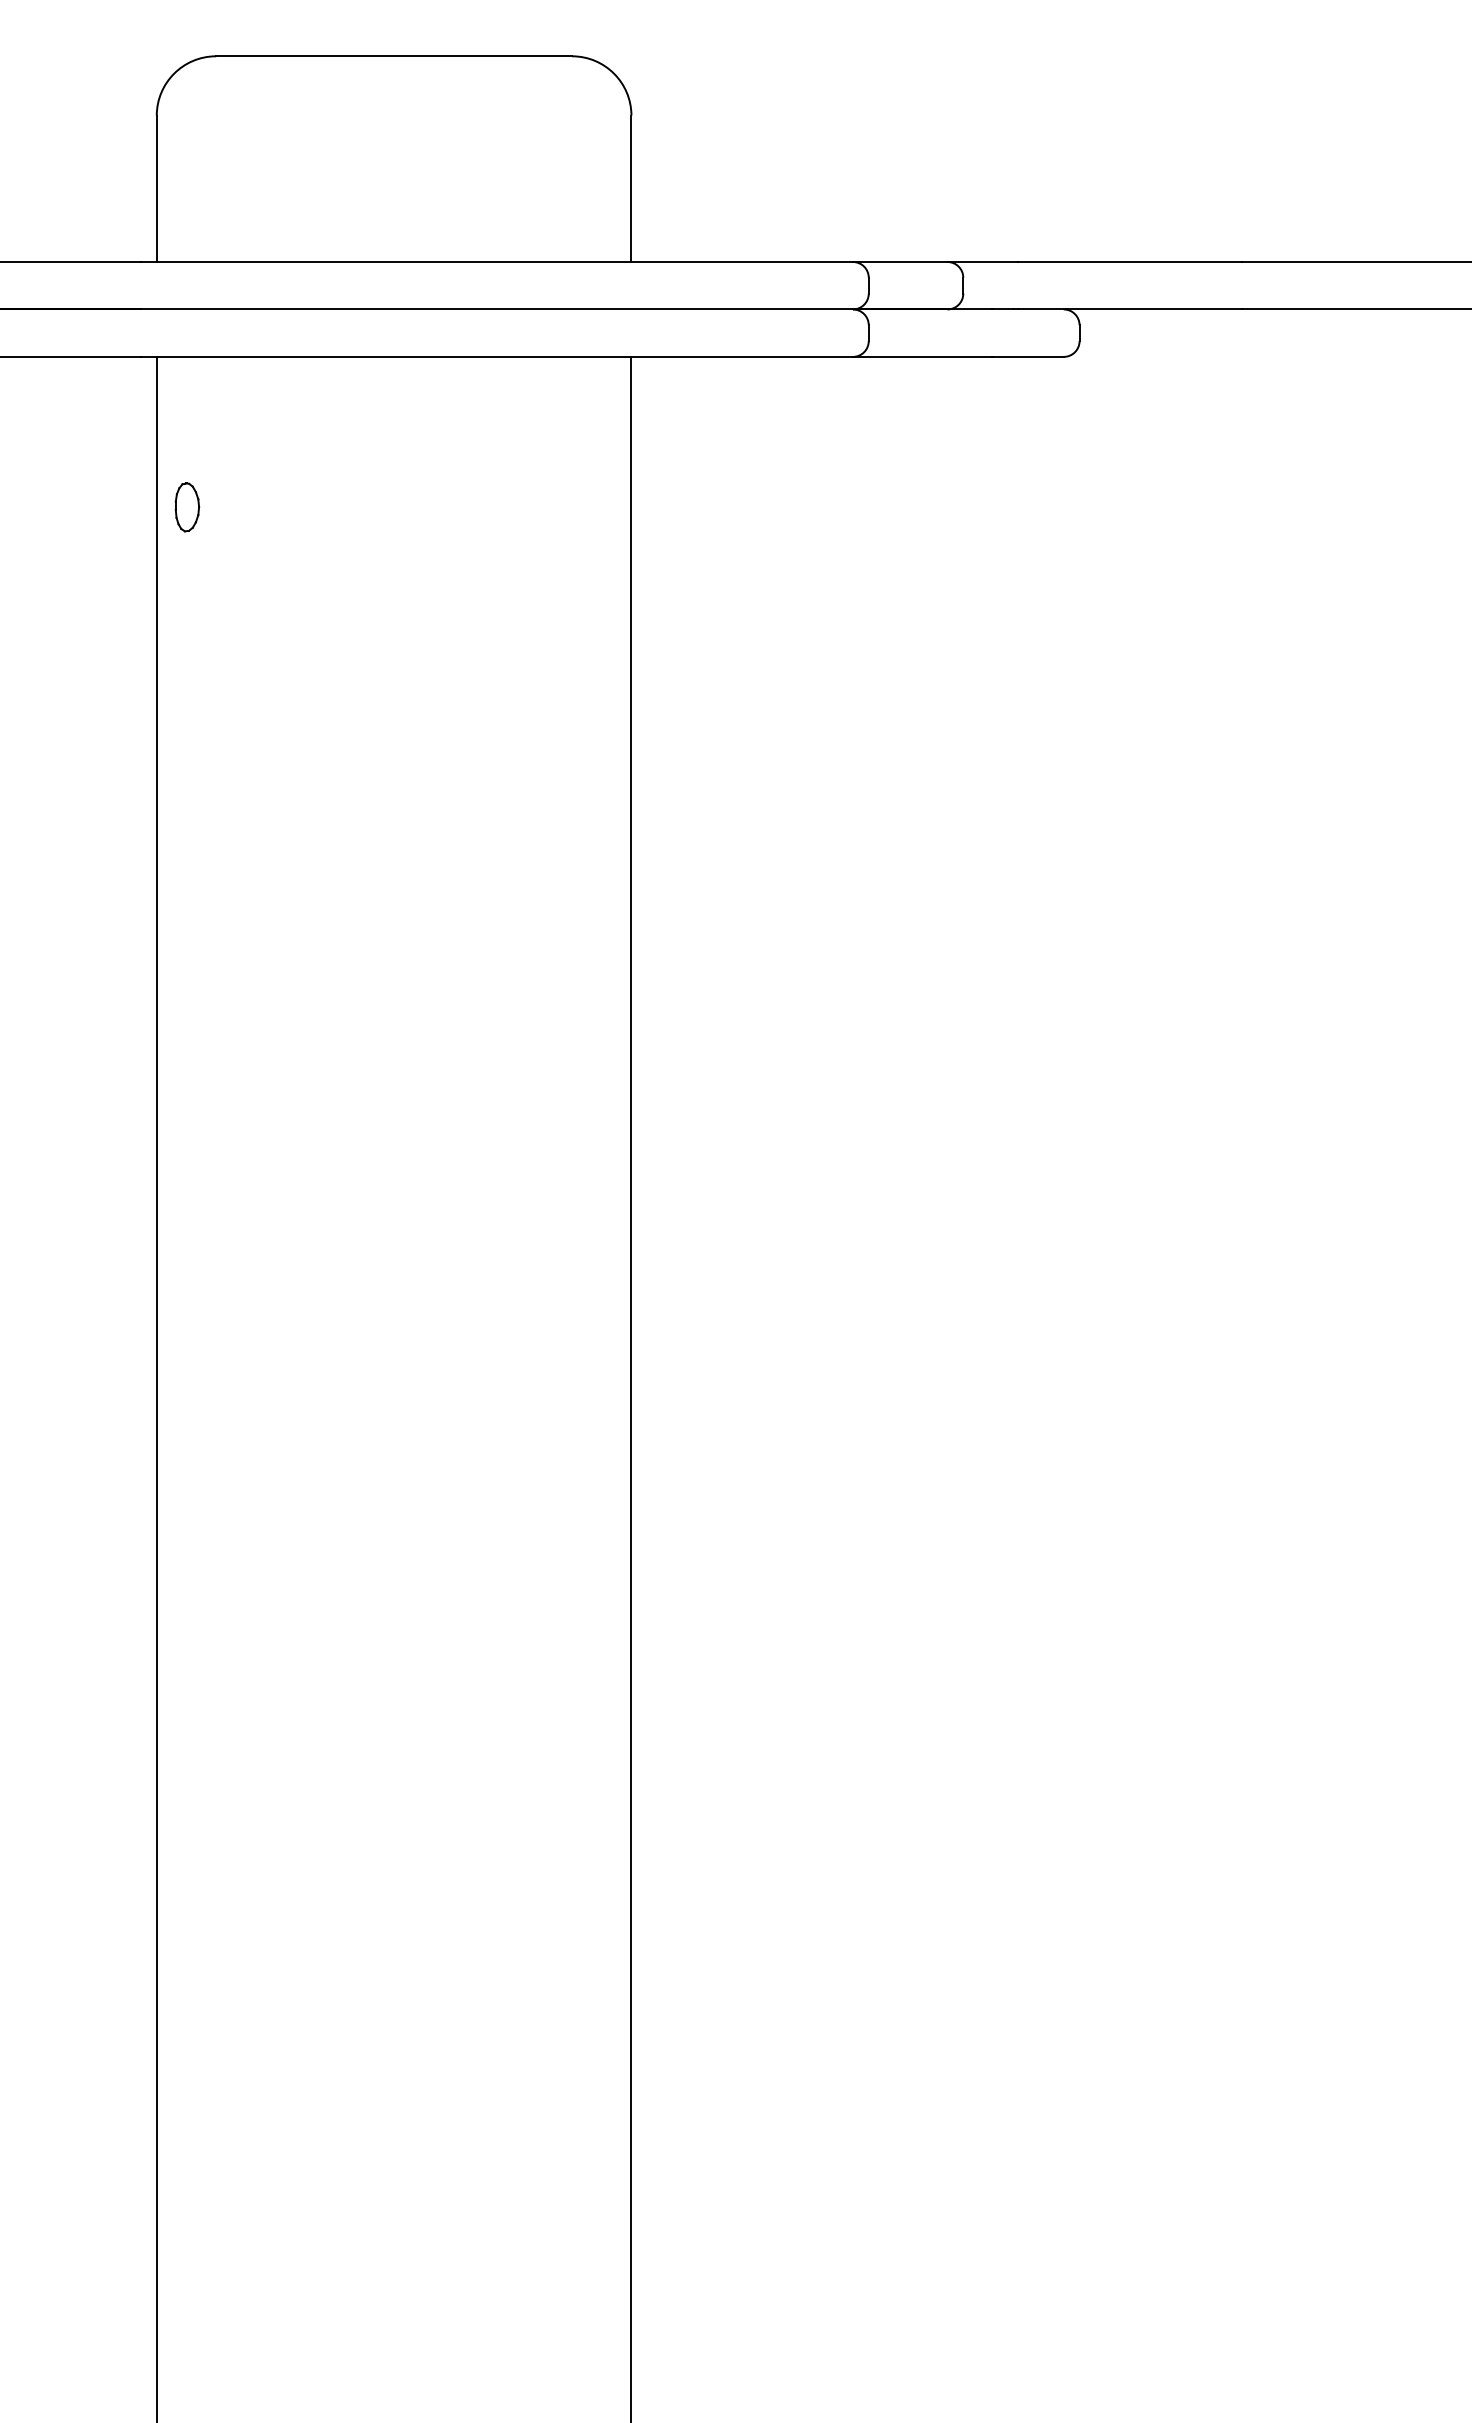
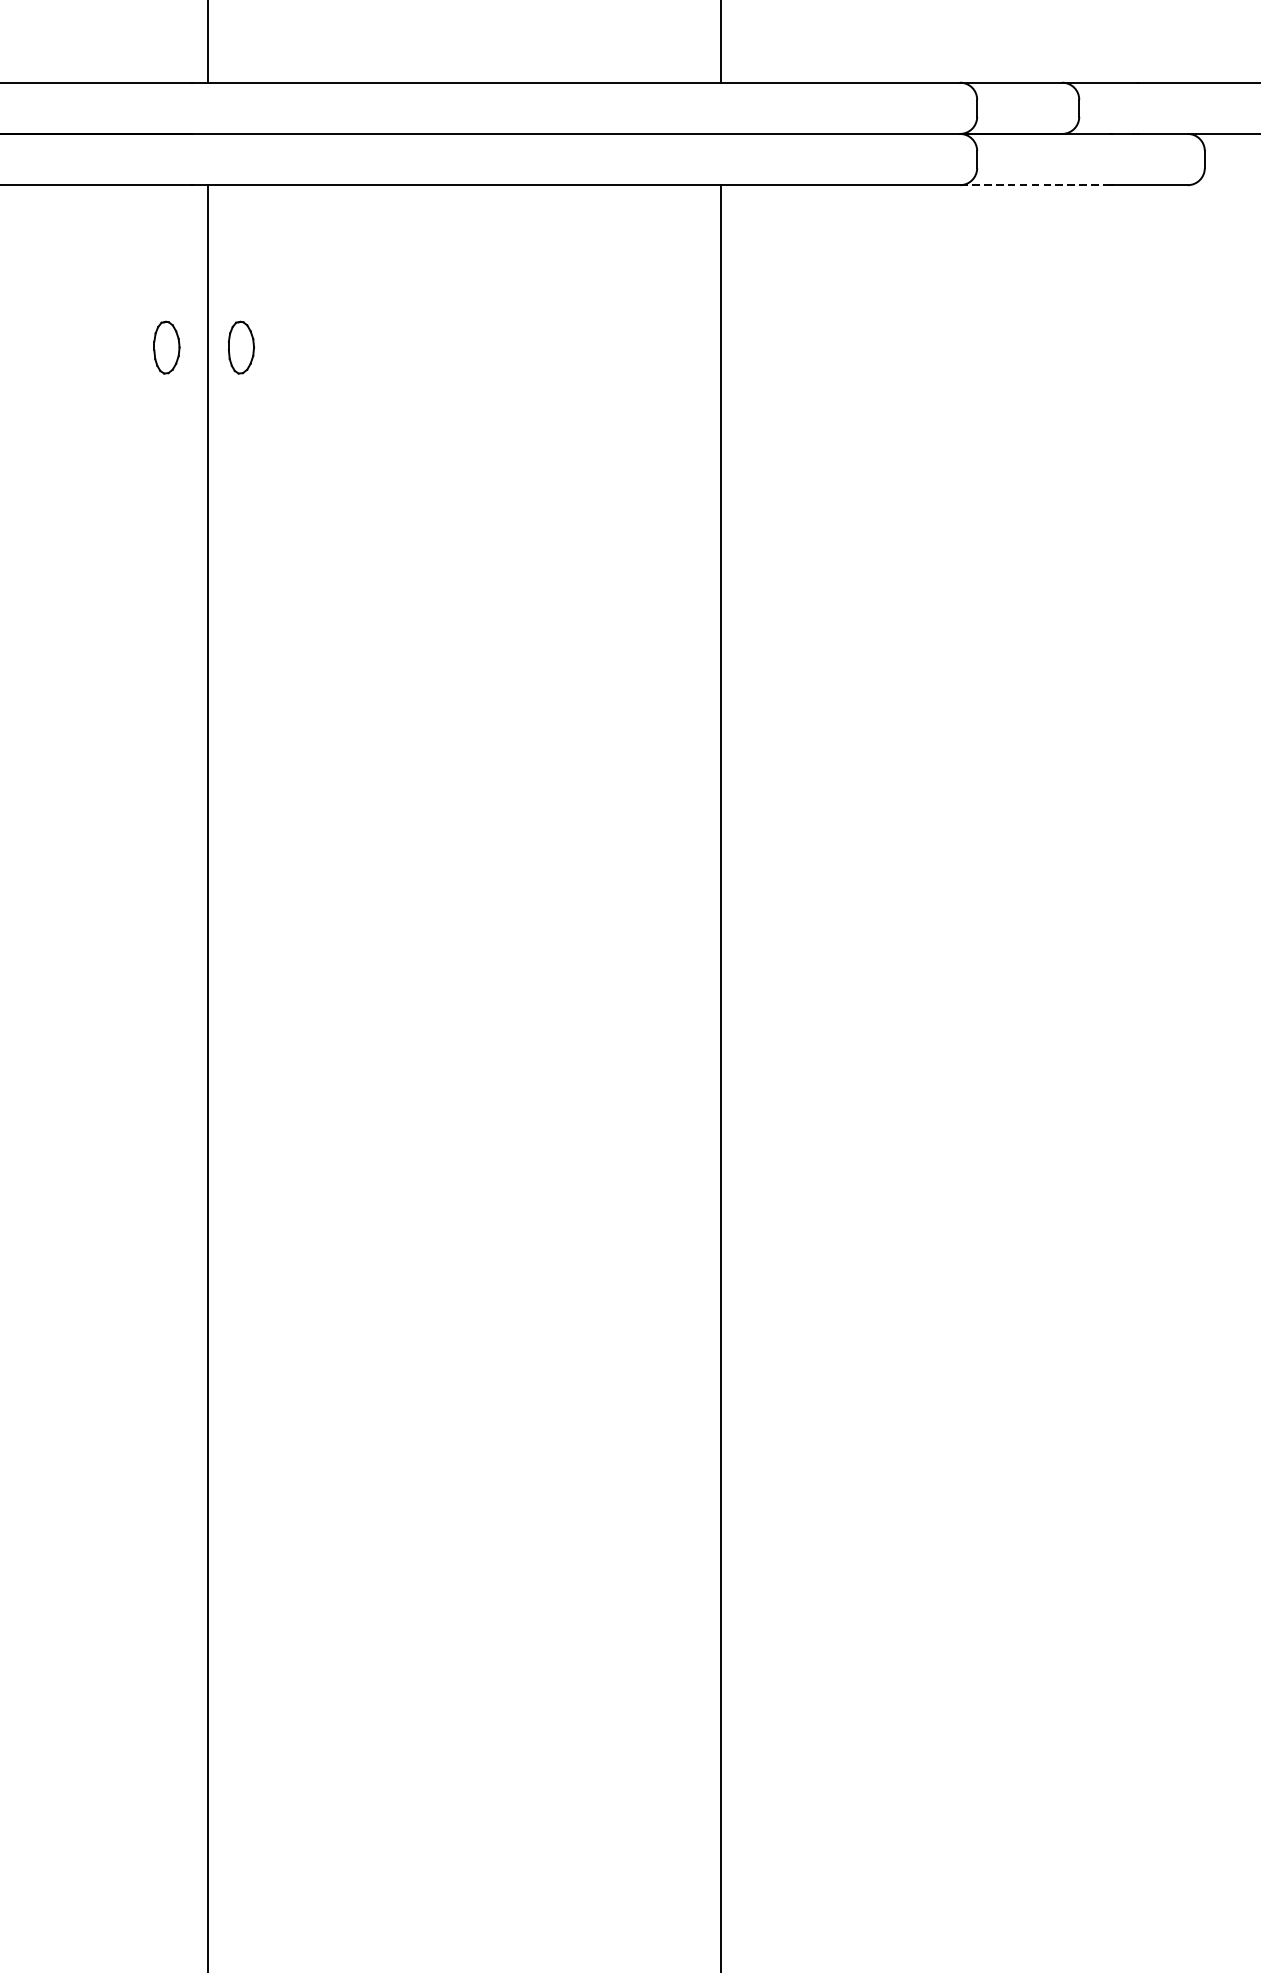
line: (922, 356) -> (1035, 184), solid -> dashed
part: (118, 507) -> (167, 347), added

